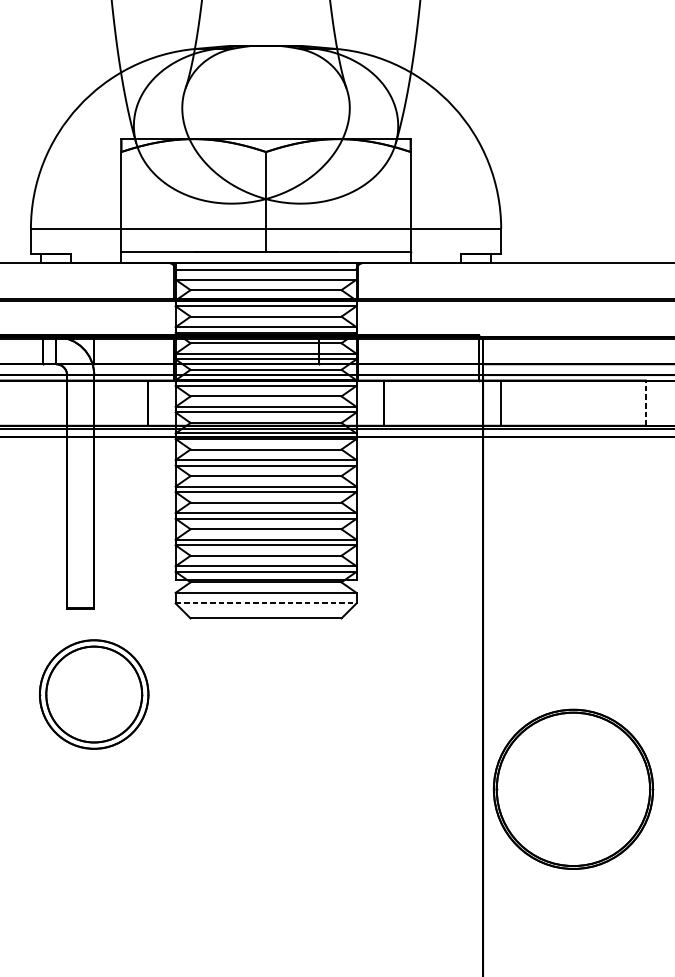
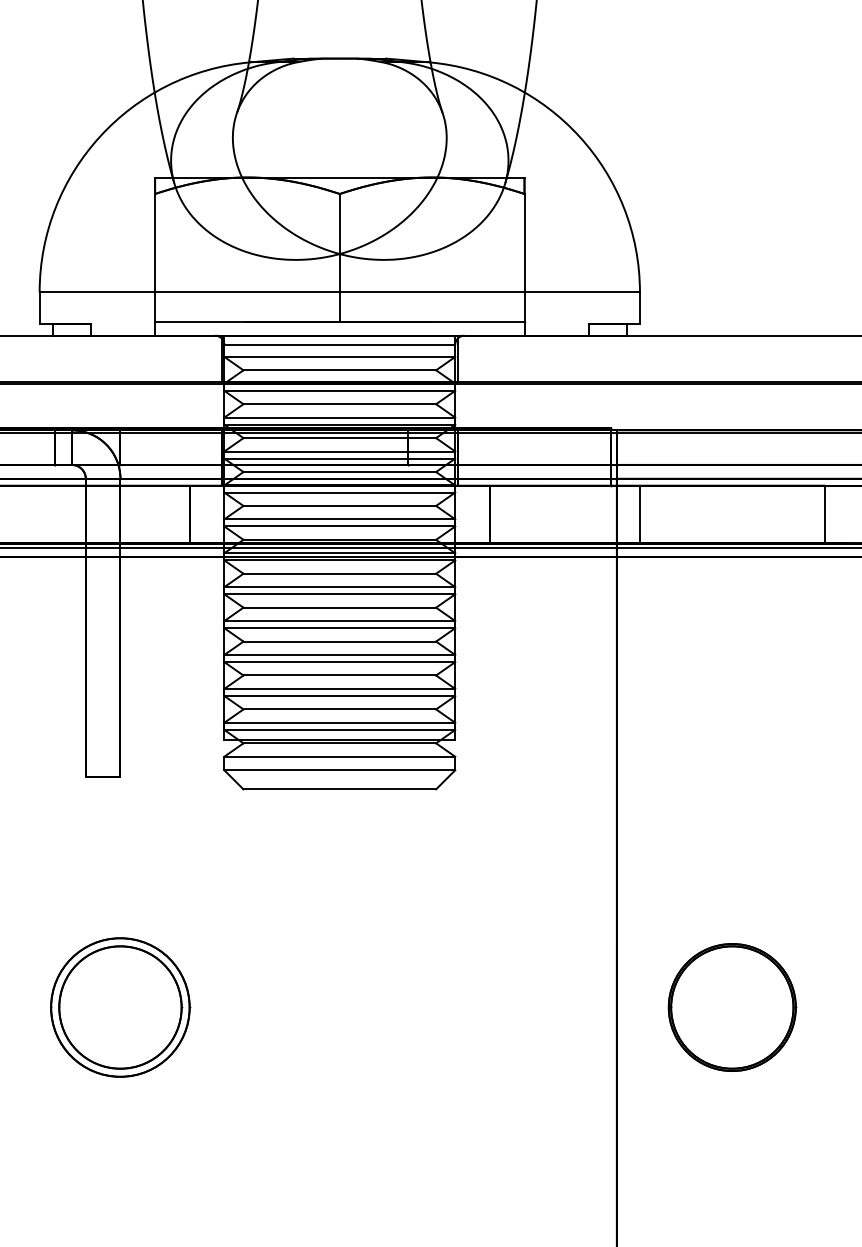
line: (645, 403) -> (824, 514), dashed -> solid
line: (266, 603) -> (340, 770), dashed -> solid
part: (94, 694) -> (120, 1007), moved
part: (573, 789) -> (732, 1007), size x0.62

